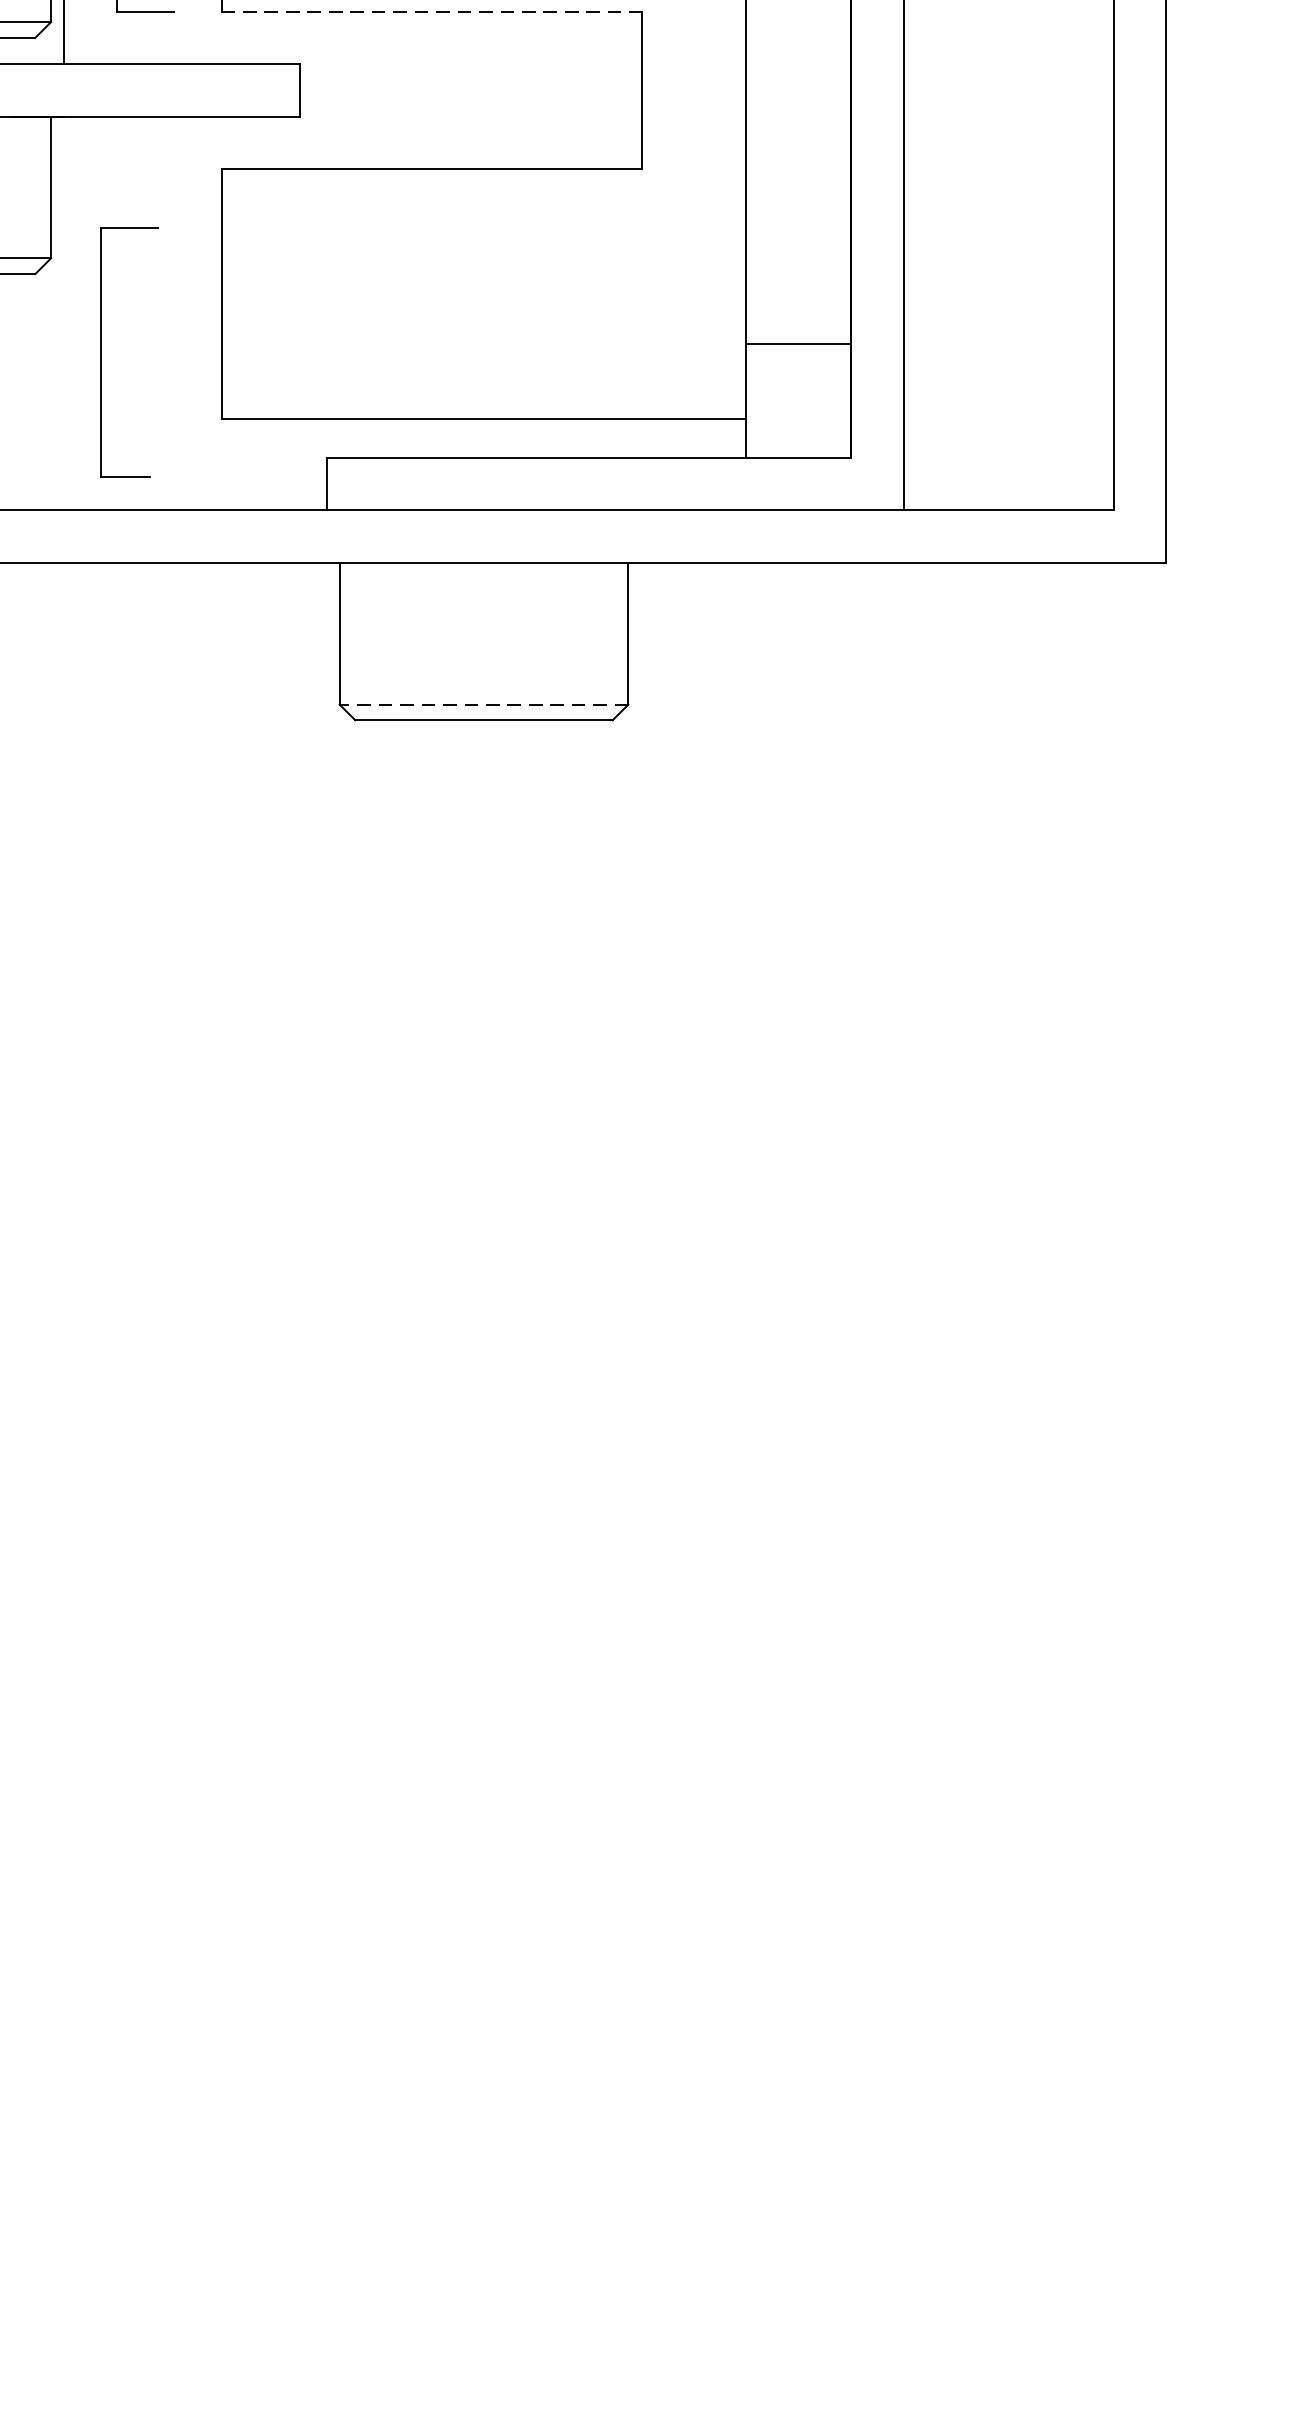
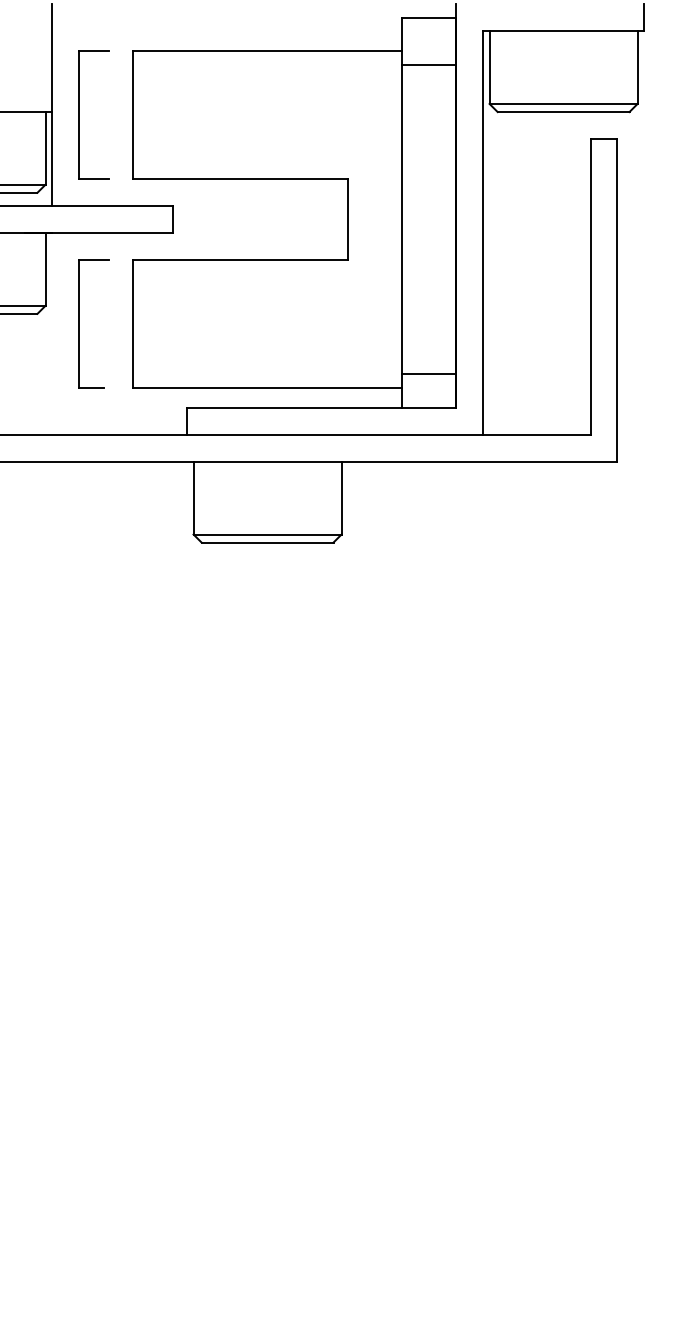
line: (431, 12) -> (240, 179), dashed -> solid
line: (797, 343) -> (428, 374), moved
part: (101, 351) -> (79, 323), moved
line: (483, 704) -> (267, 534), dashed -> solid

